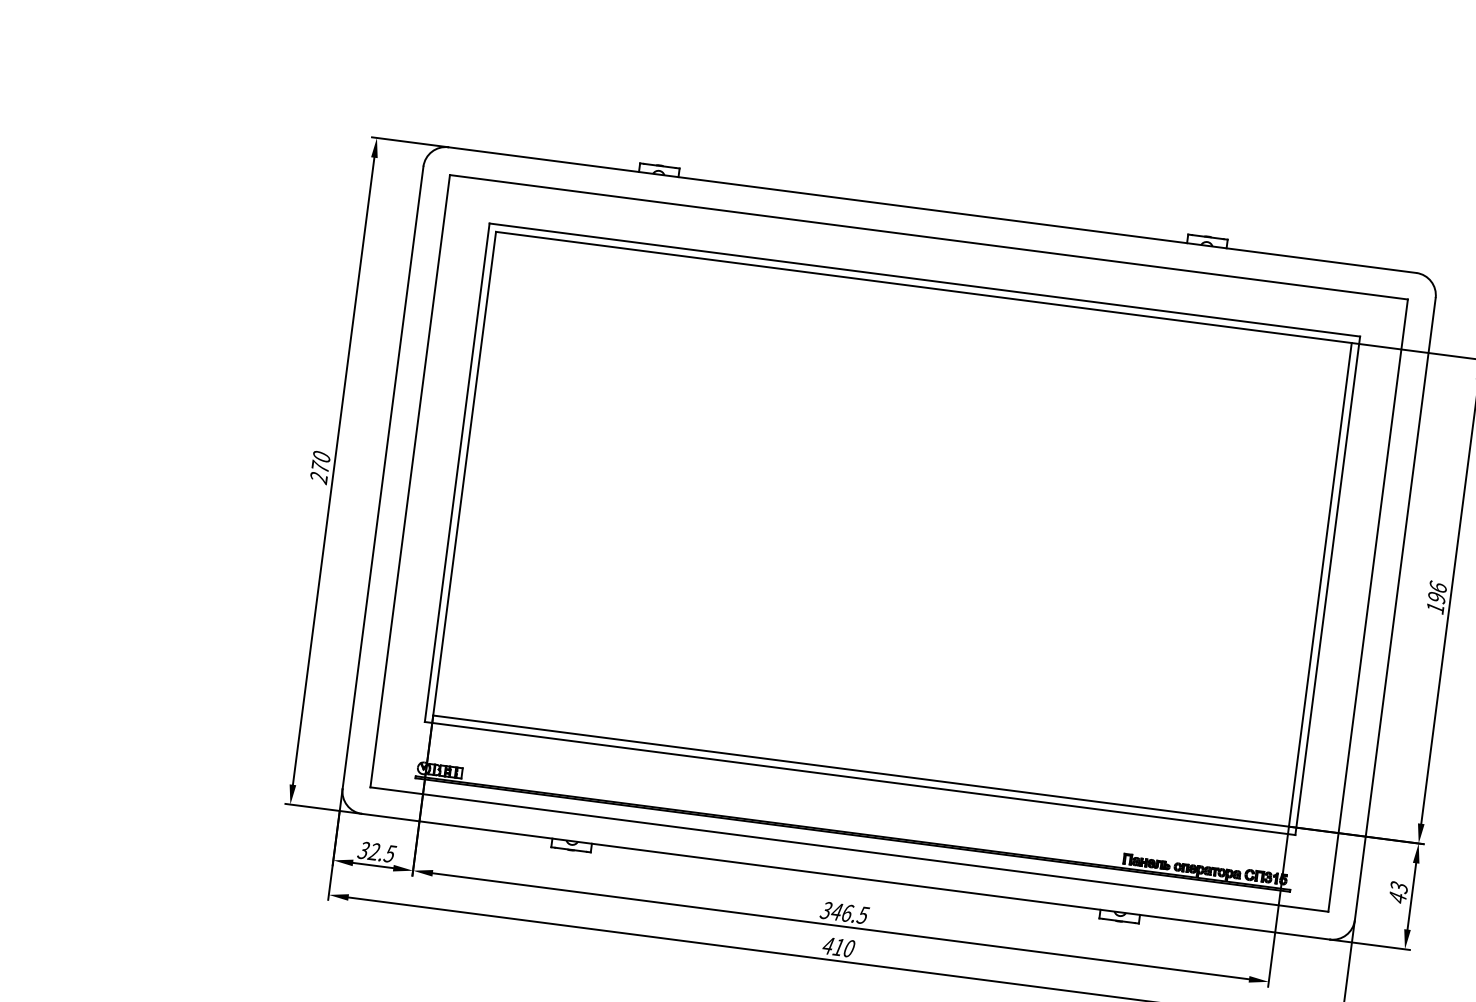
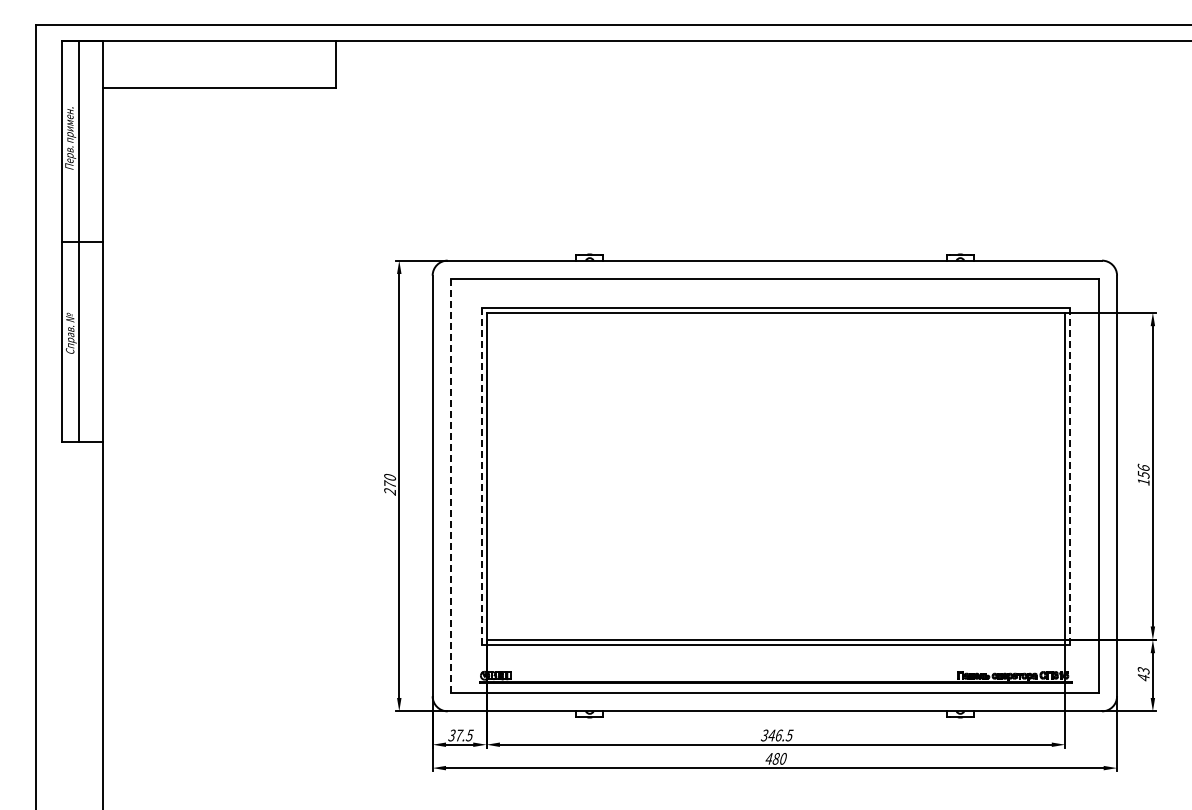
line: (457, 473) -> (481, 476), solid -> dashed
line: (411, 480) -> (451, 485), solid -> dashed
line: (1328, 586) -> (1070, 476), solid -> dashed
text: (1436, 597) -> (1143, 474), 196 -> 156
text: (374, 851) -> (459, 735), 32.5 -> 37.5
text: (837, 946) -> (775, 758), 410 -> 480

